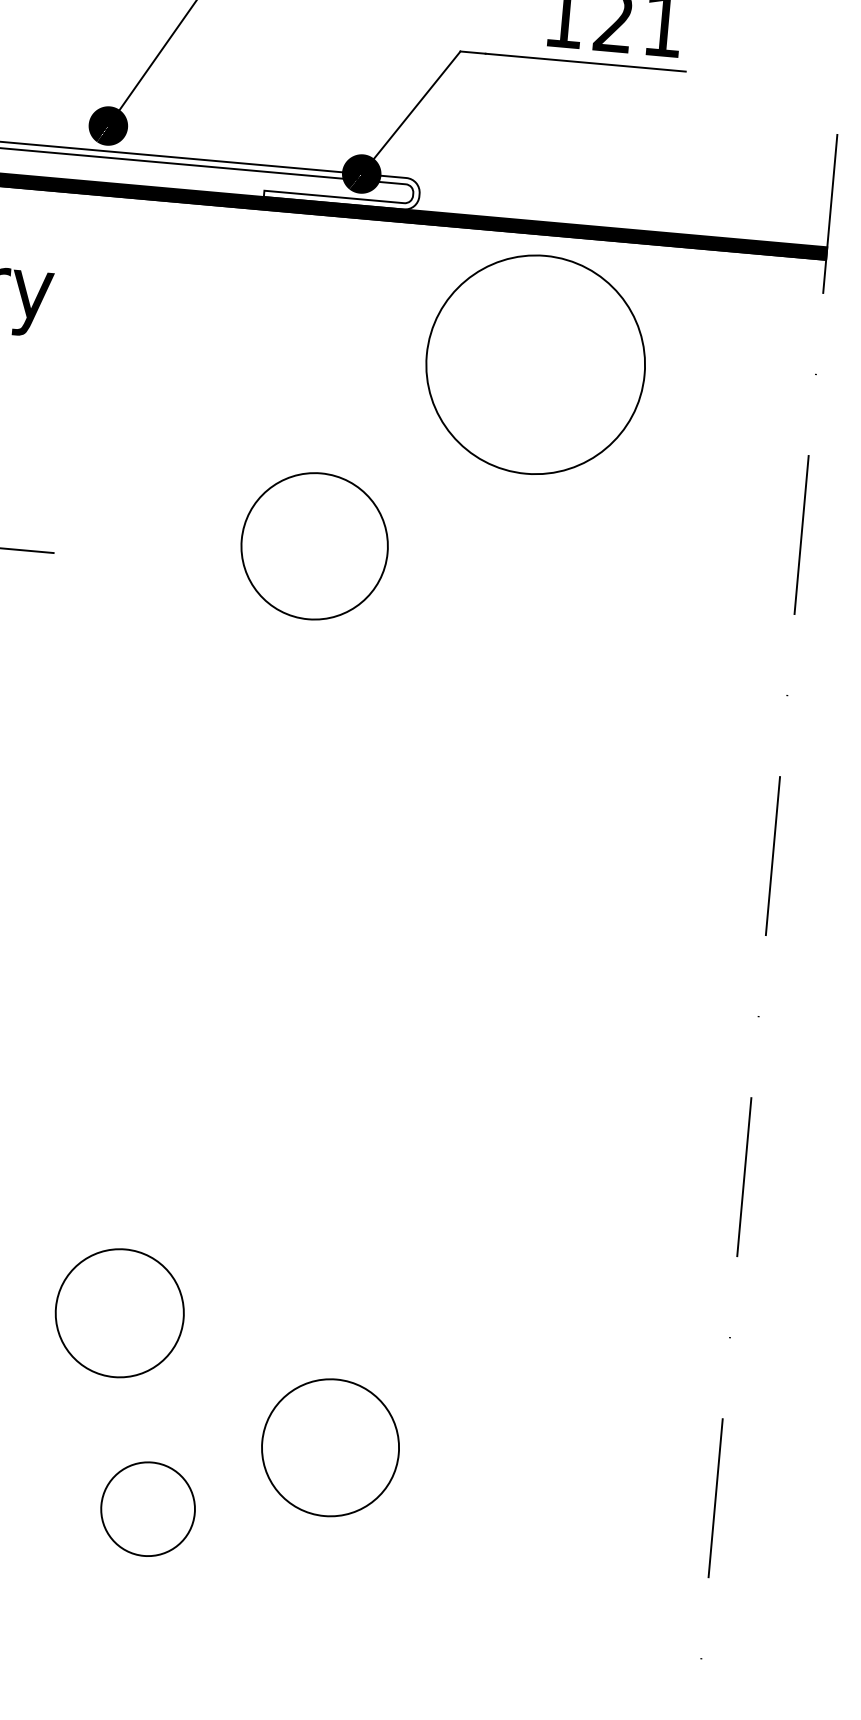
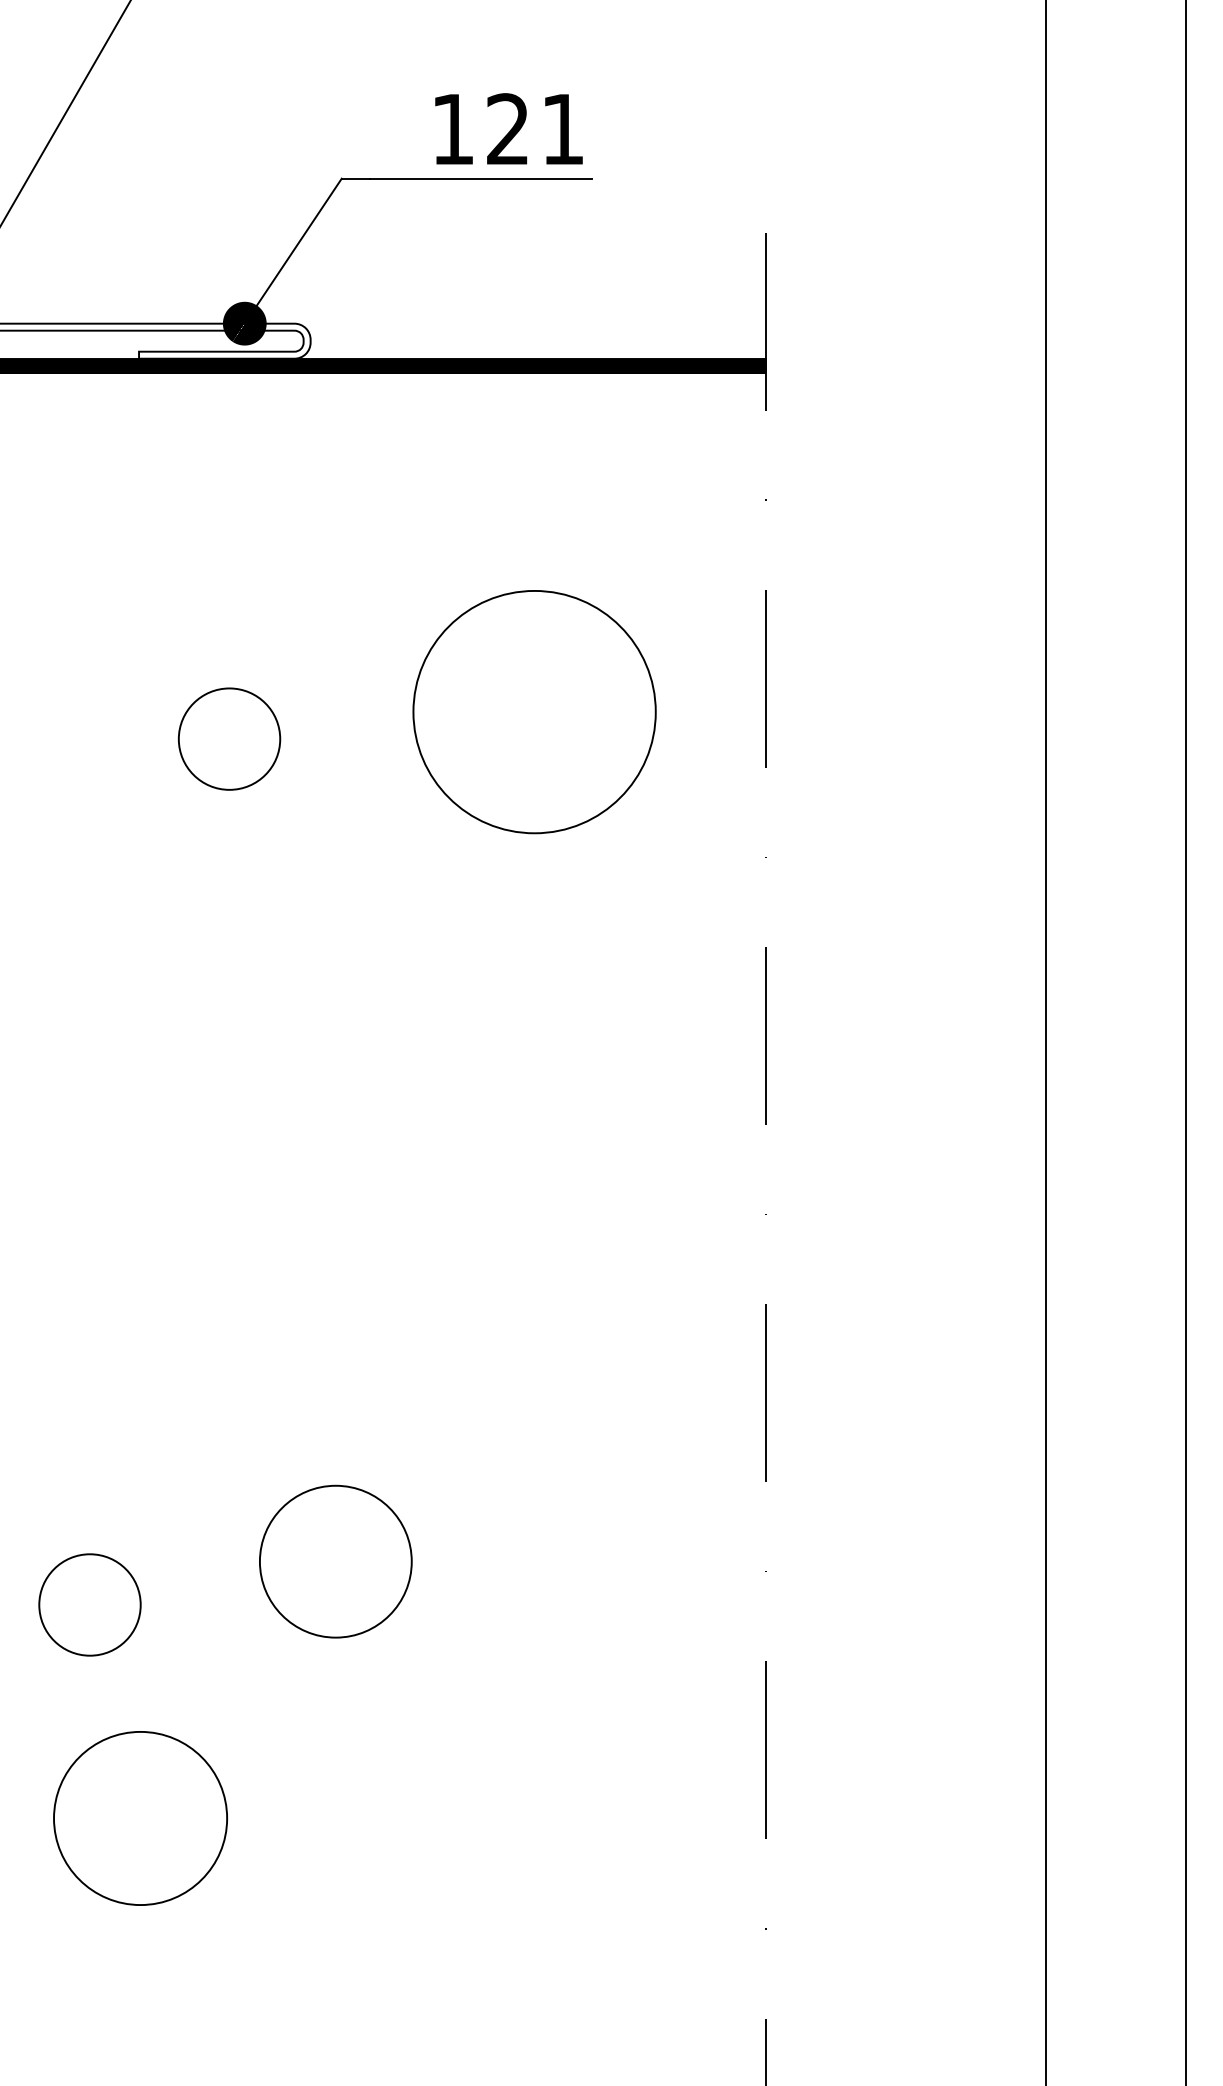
circle: (535, 365) -> (534, 712), moved
circle: (314, 545) -> (229, 738), size x0.62
circle: (119, 1312) -> (89, 1604), size x0.71
circle: (330, 1447) -> (335, 1561), moved
circle: (148, 1509) -> (140, 1818), size x1.67

